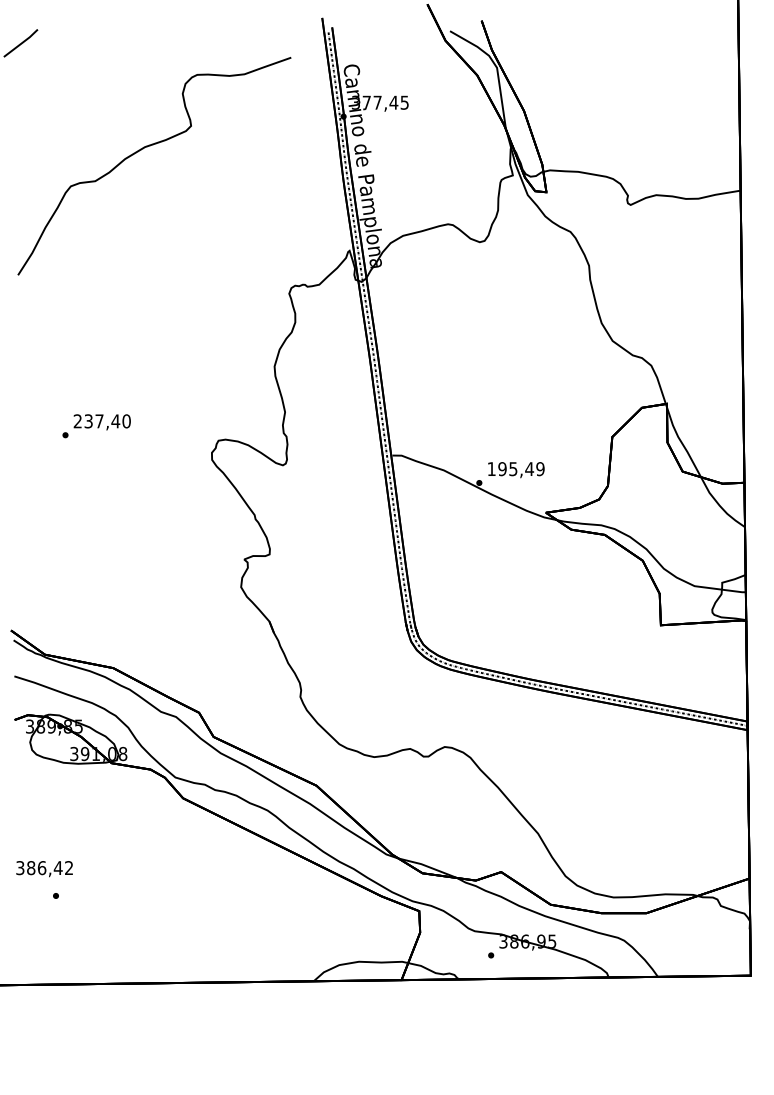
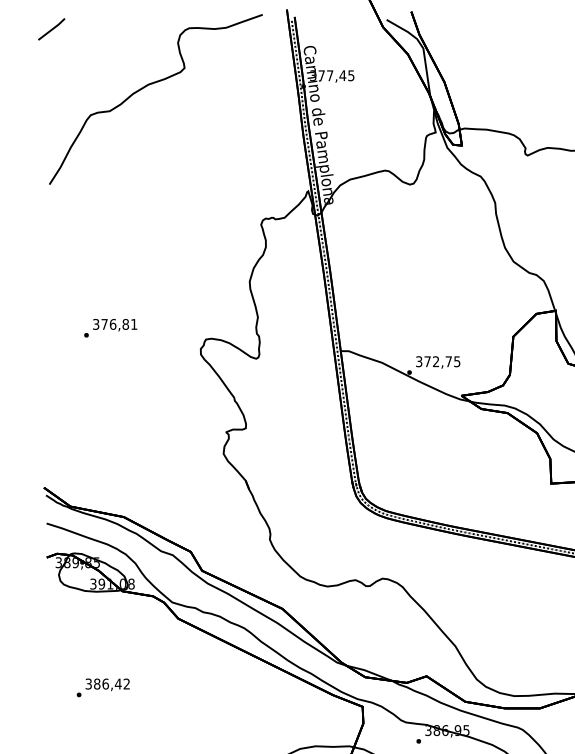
curve: (147, 147) -> (150, 84), moved
text: (101, 421) -> (114, 324), 237,40 -> 376,81
text: (515, 469) -> (437, 362), 195,49 -> 372,75
text: (44, 869) -> (107, 685), moved

